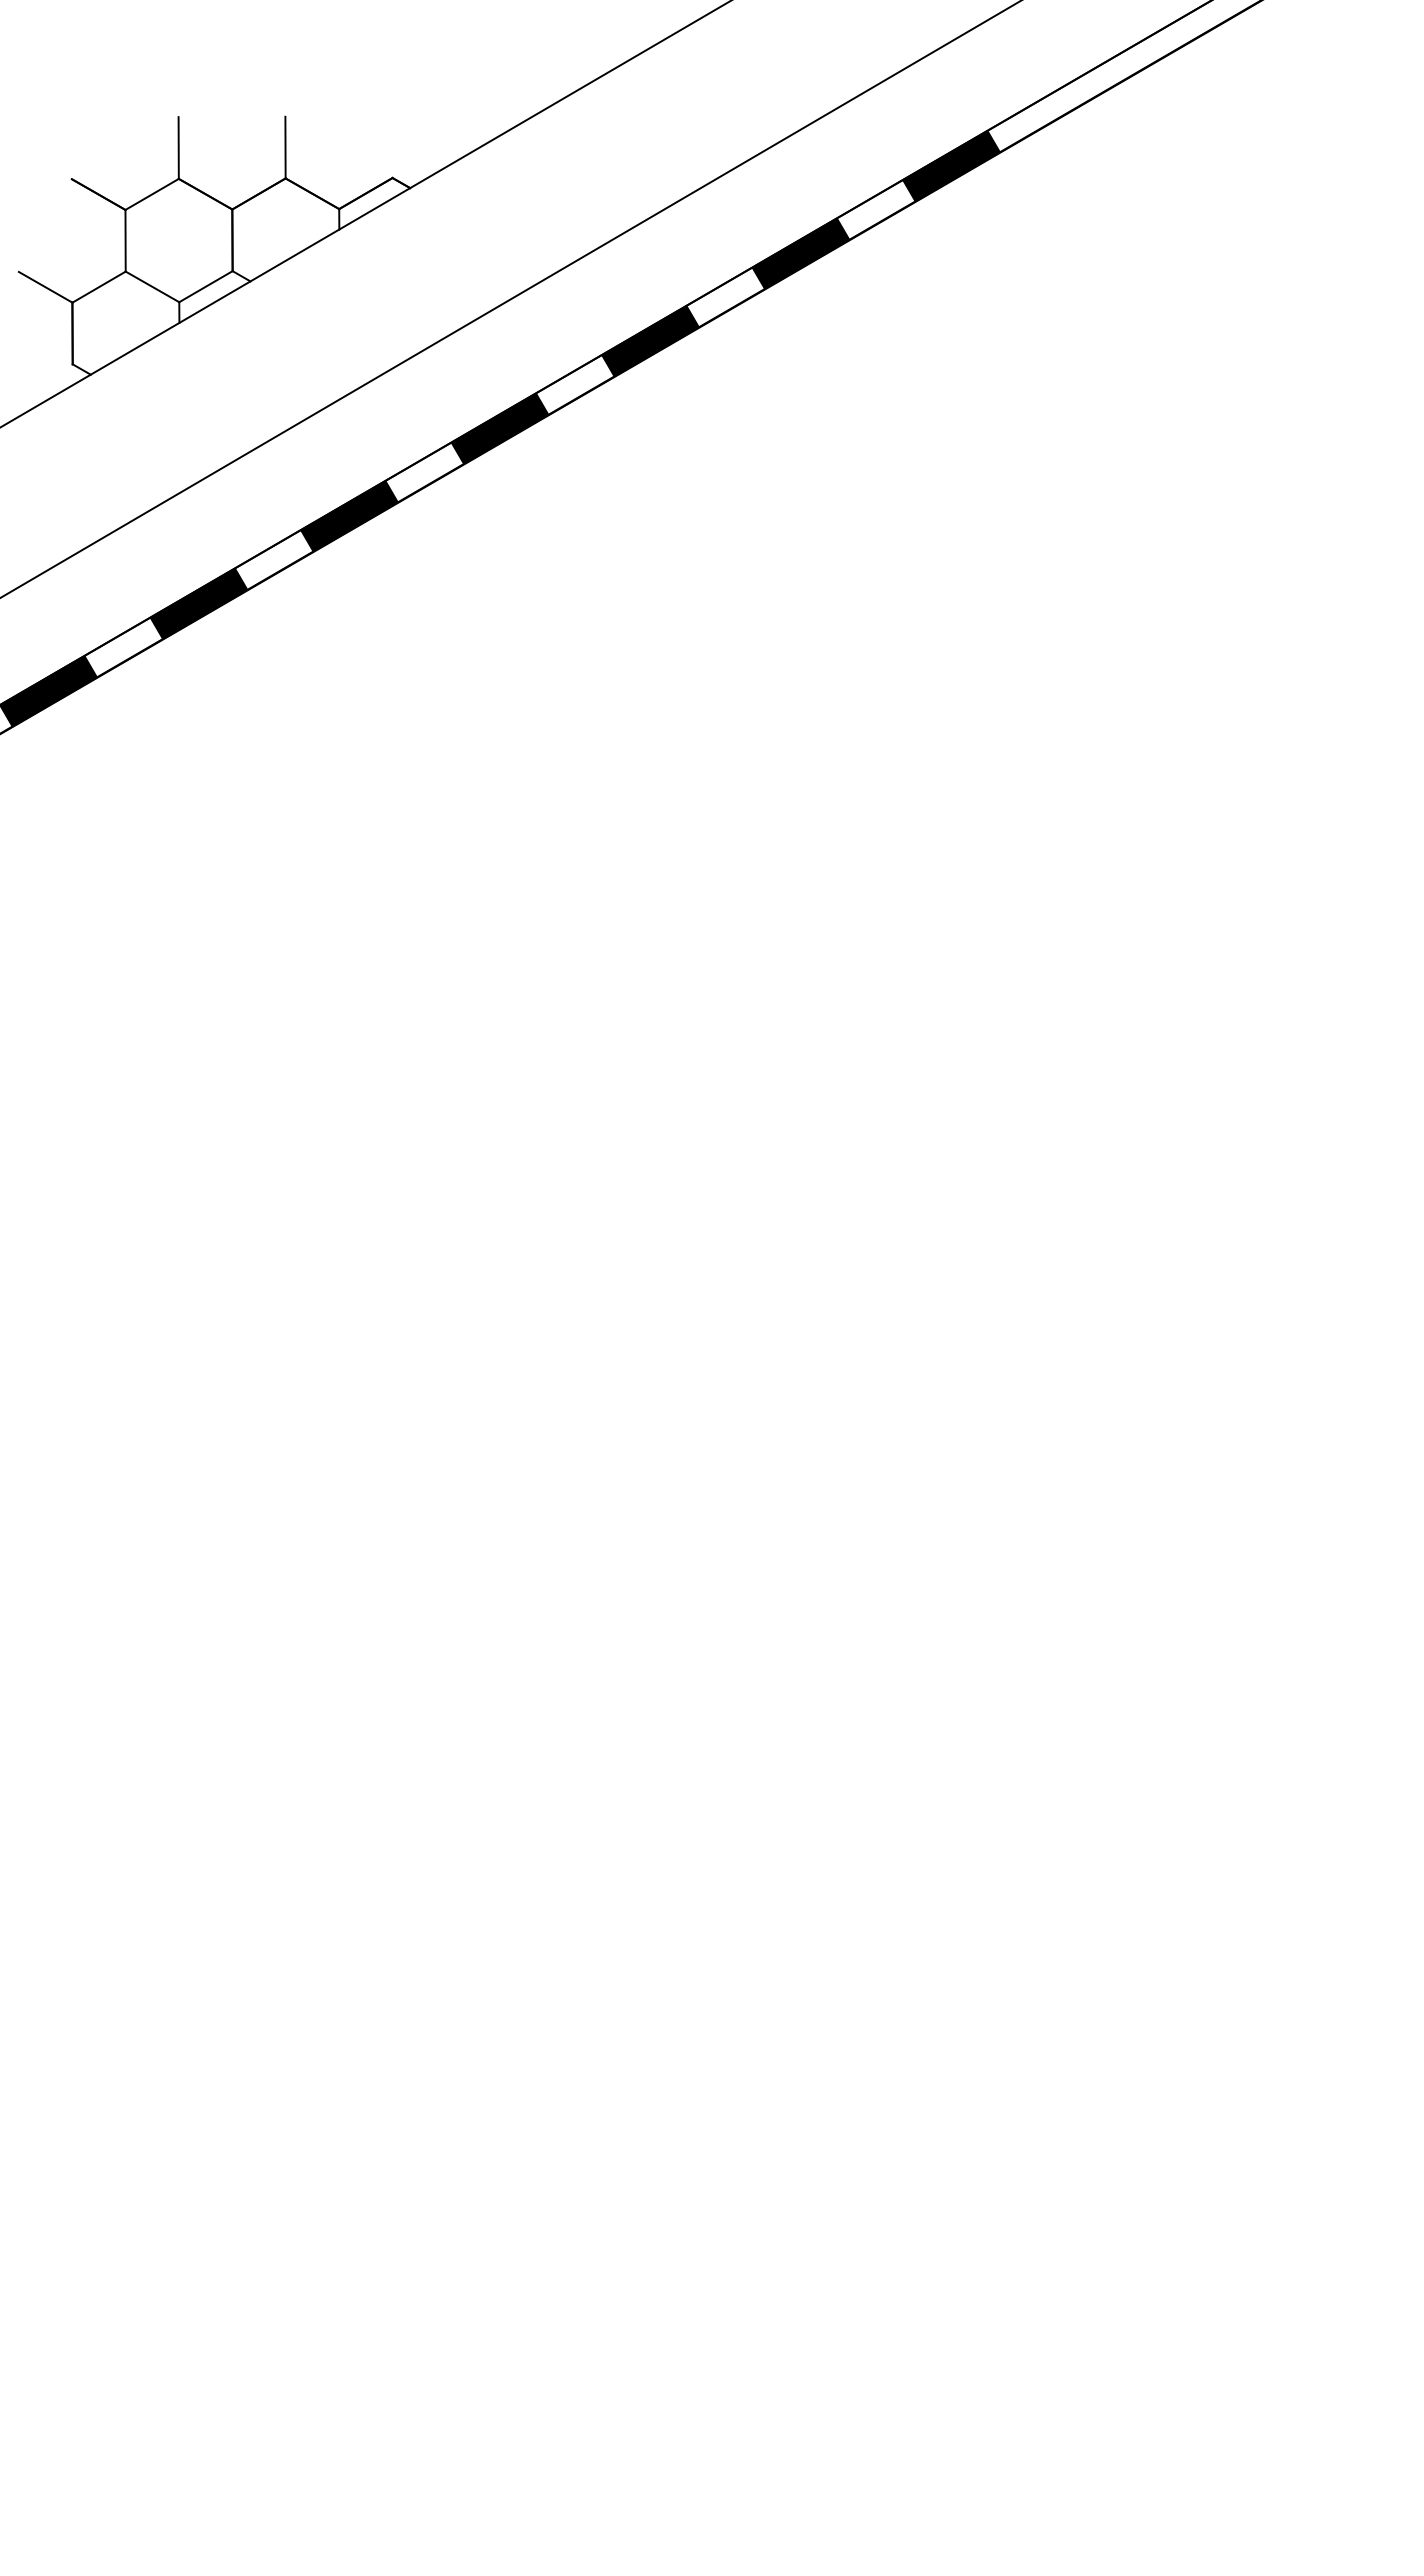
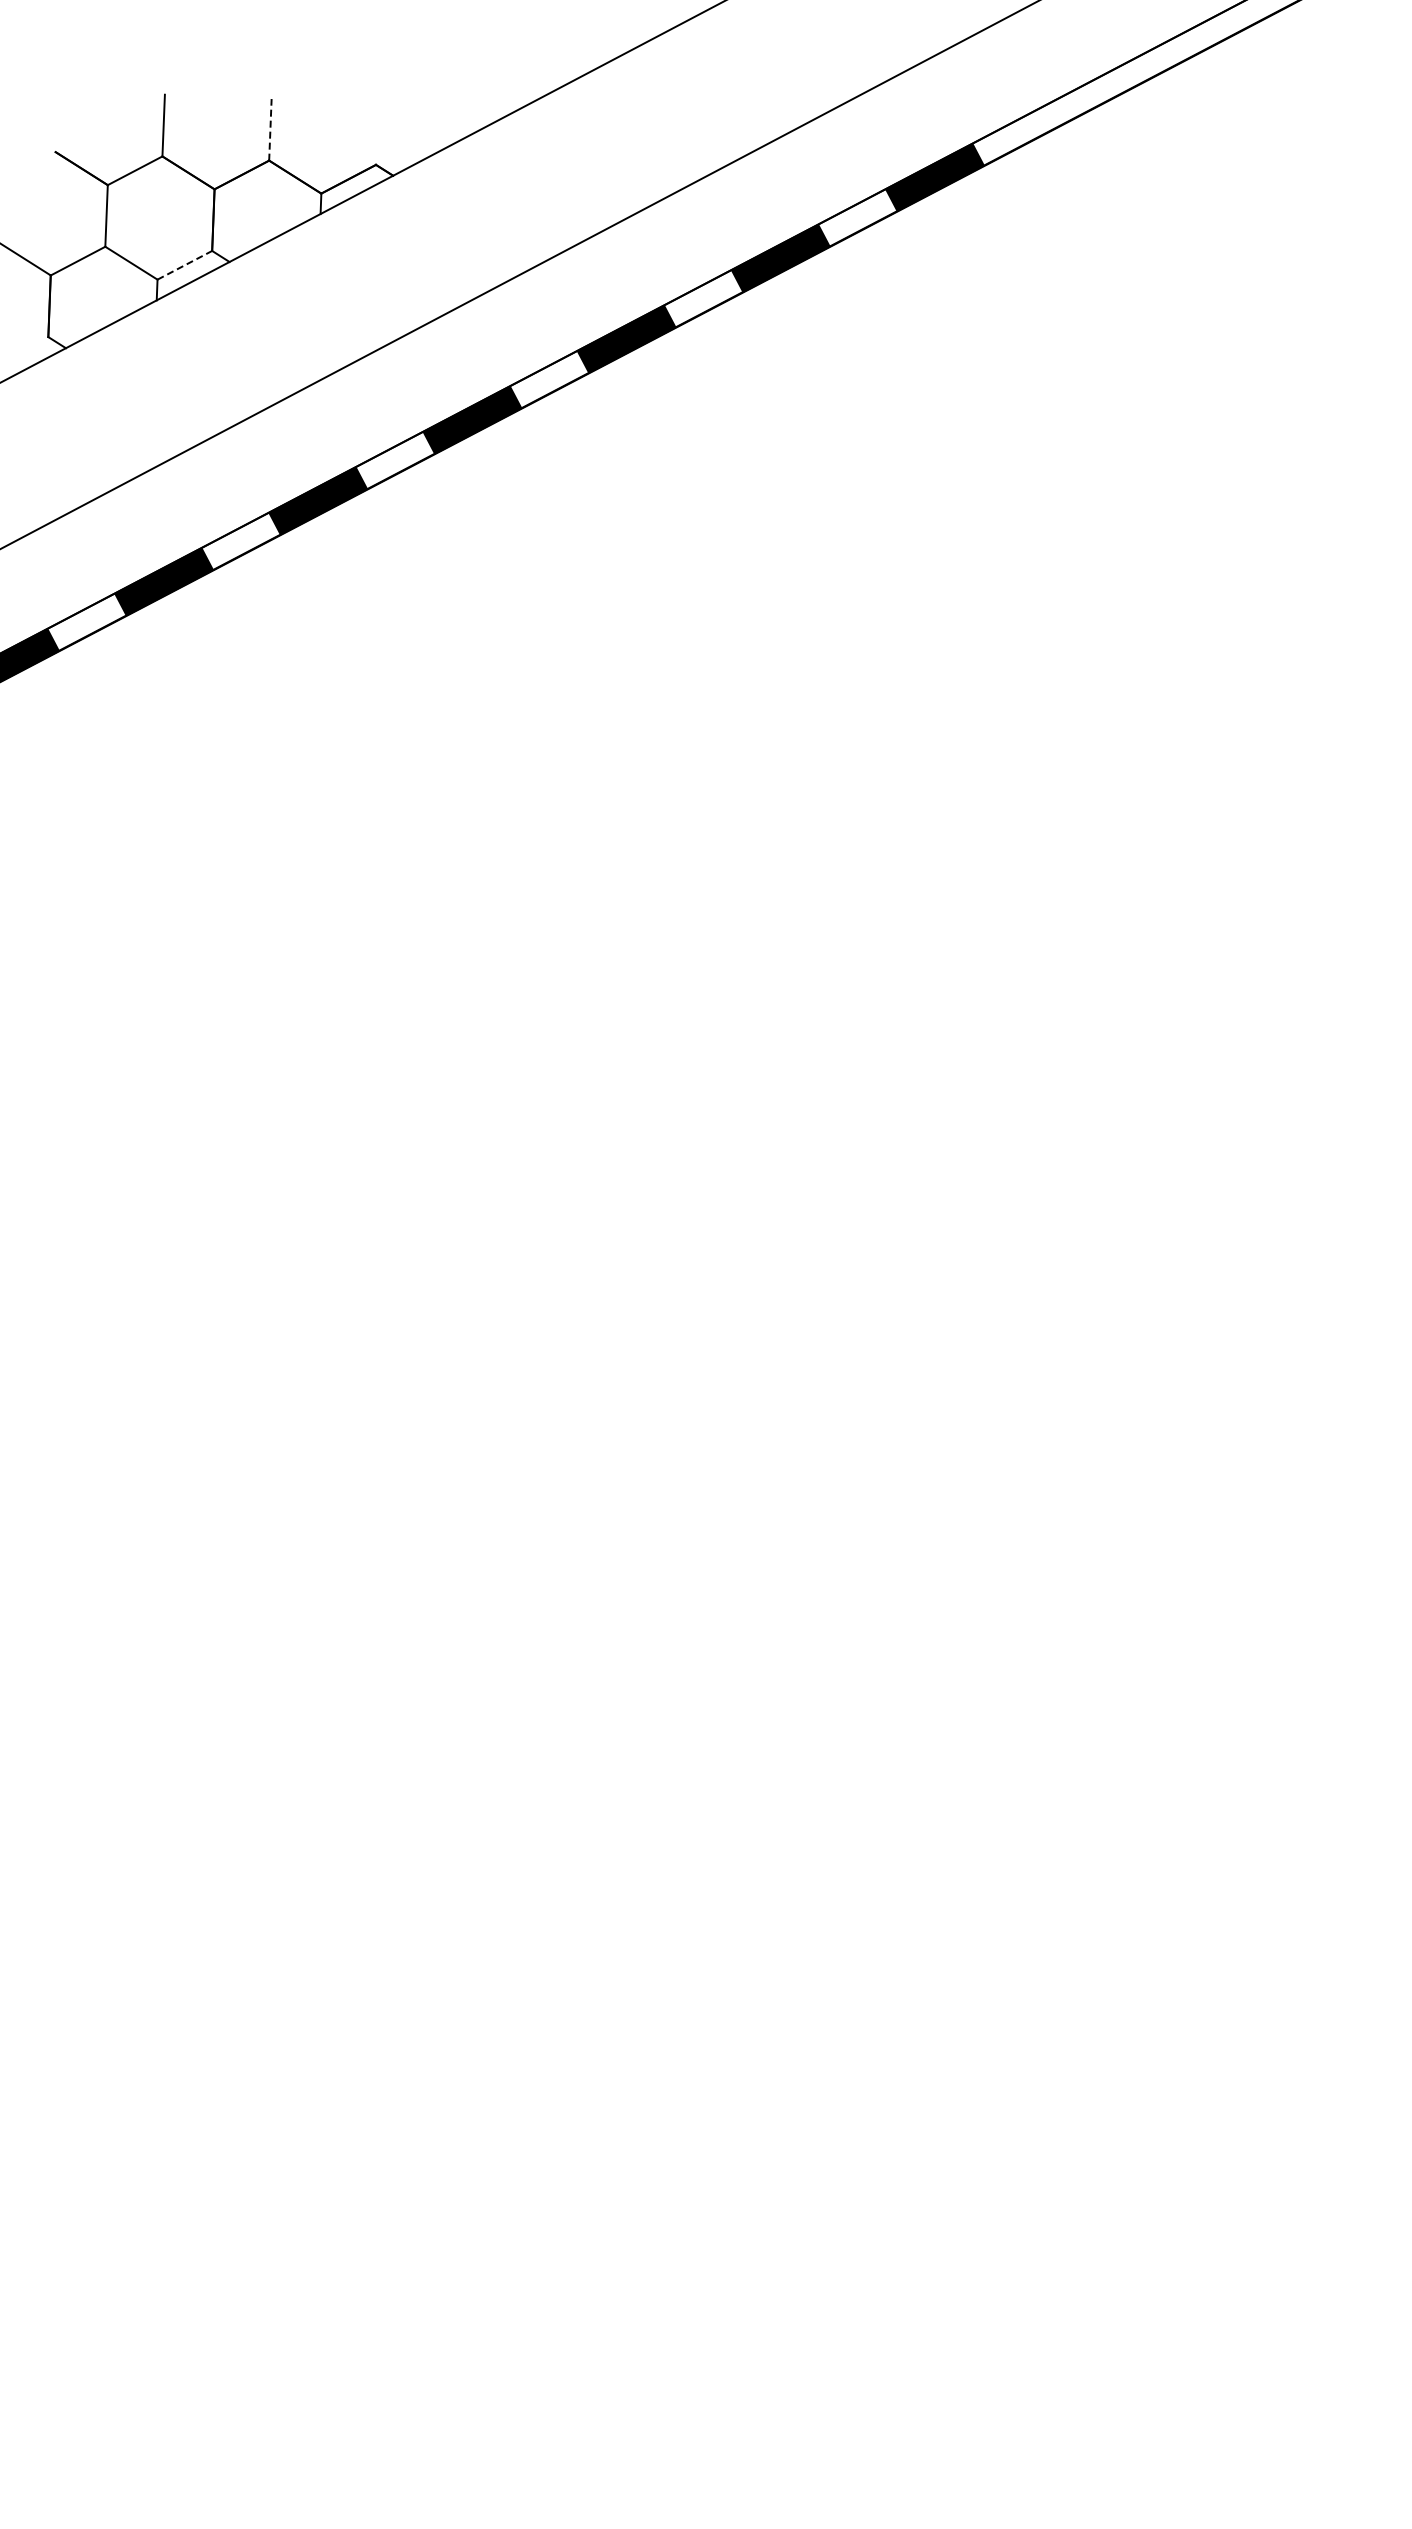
line: (285, 147) -> (270, 129), solid -> dashed
line: (205, 286) -> (184, 265), solid -> dashed

